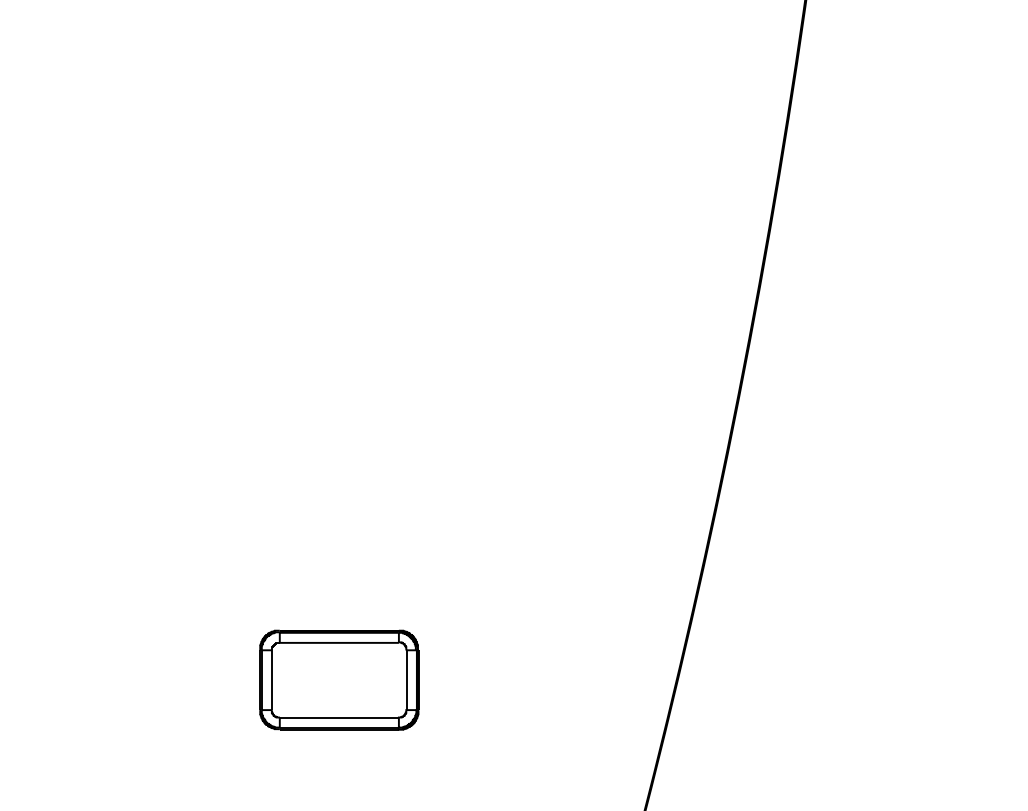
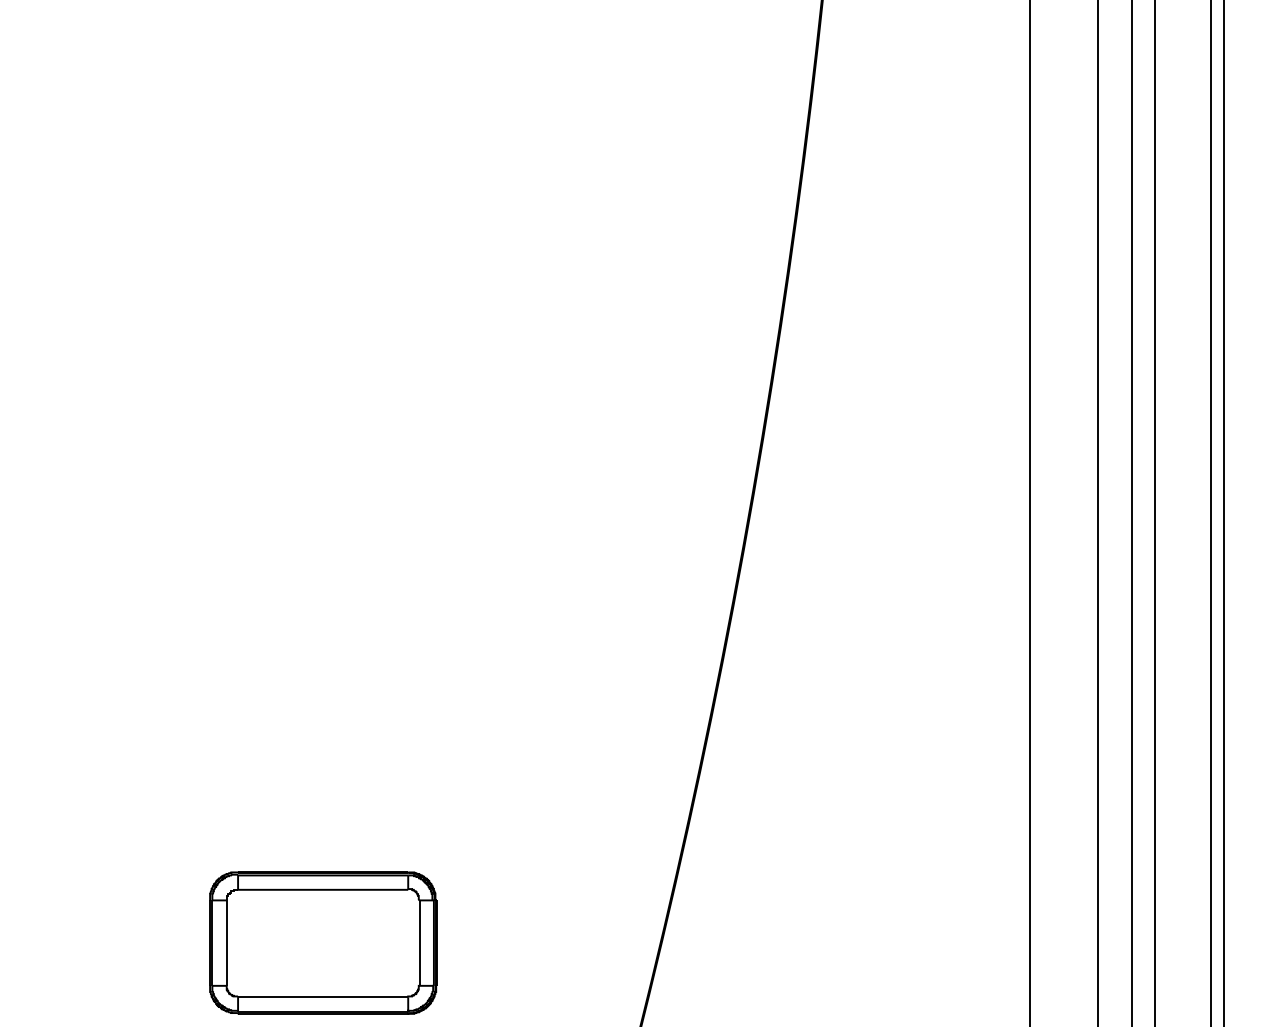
part: (339, 679) -> (323, 942), size x1.43

